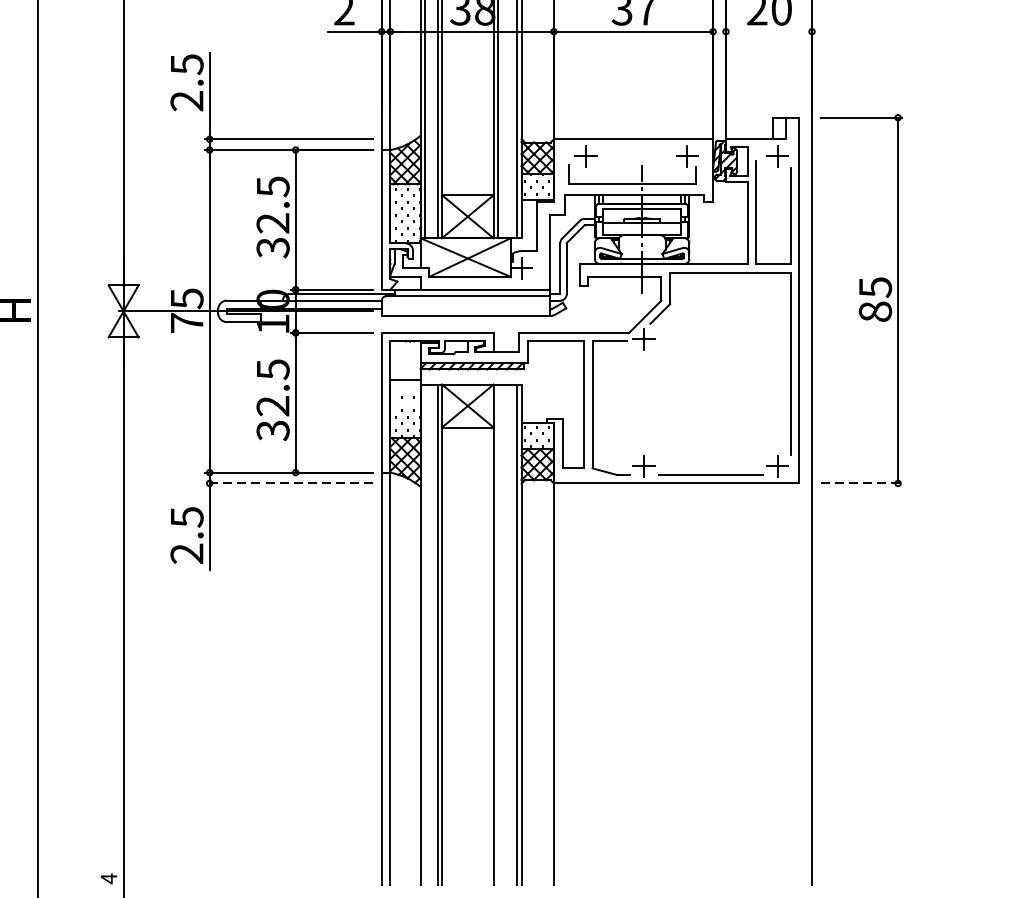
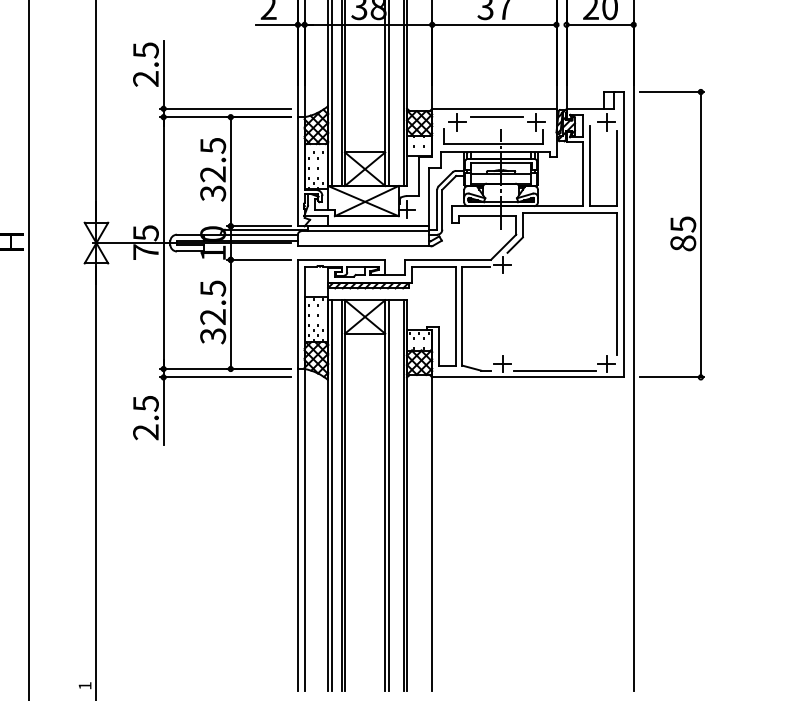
line: (768, 31) -> (599, 24), added
line: (636, 150) -> (496, 117), added
line: (288, 483) -> (225, 377), dashed -> solid
line: (861, 483) -> (672, 377), dashed -> solid
line: (424, 634) -> (331, 495), added
line: (497, 634) -> (388, 495), added
text: (108, 878) -> (84, 685), 4 -> 1

